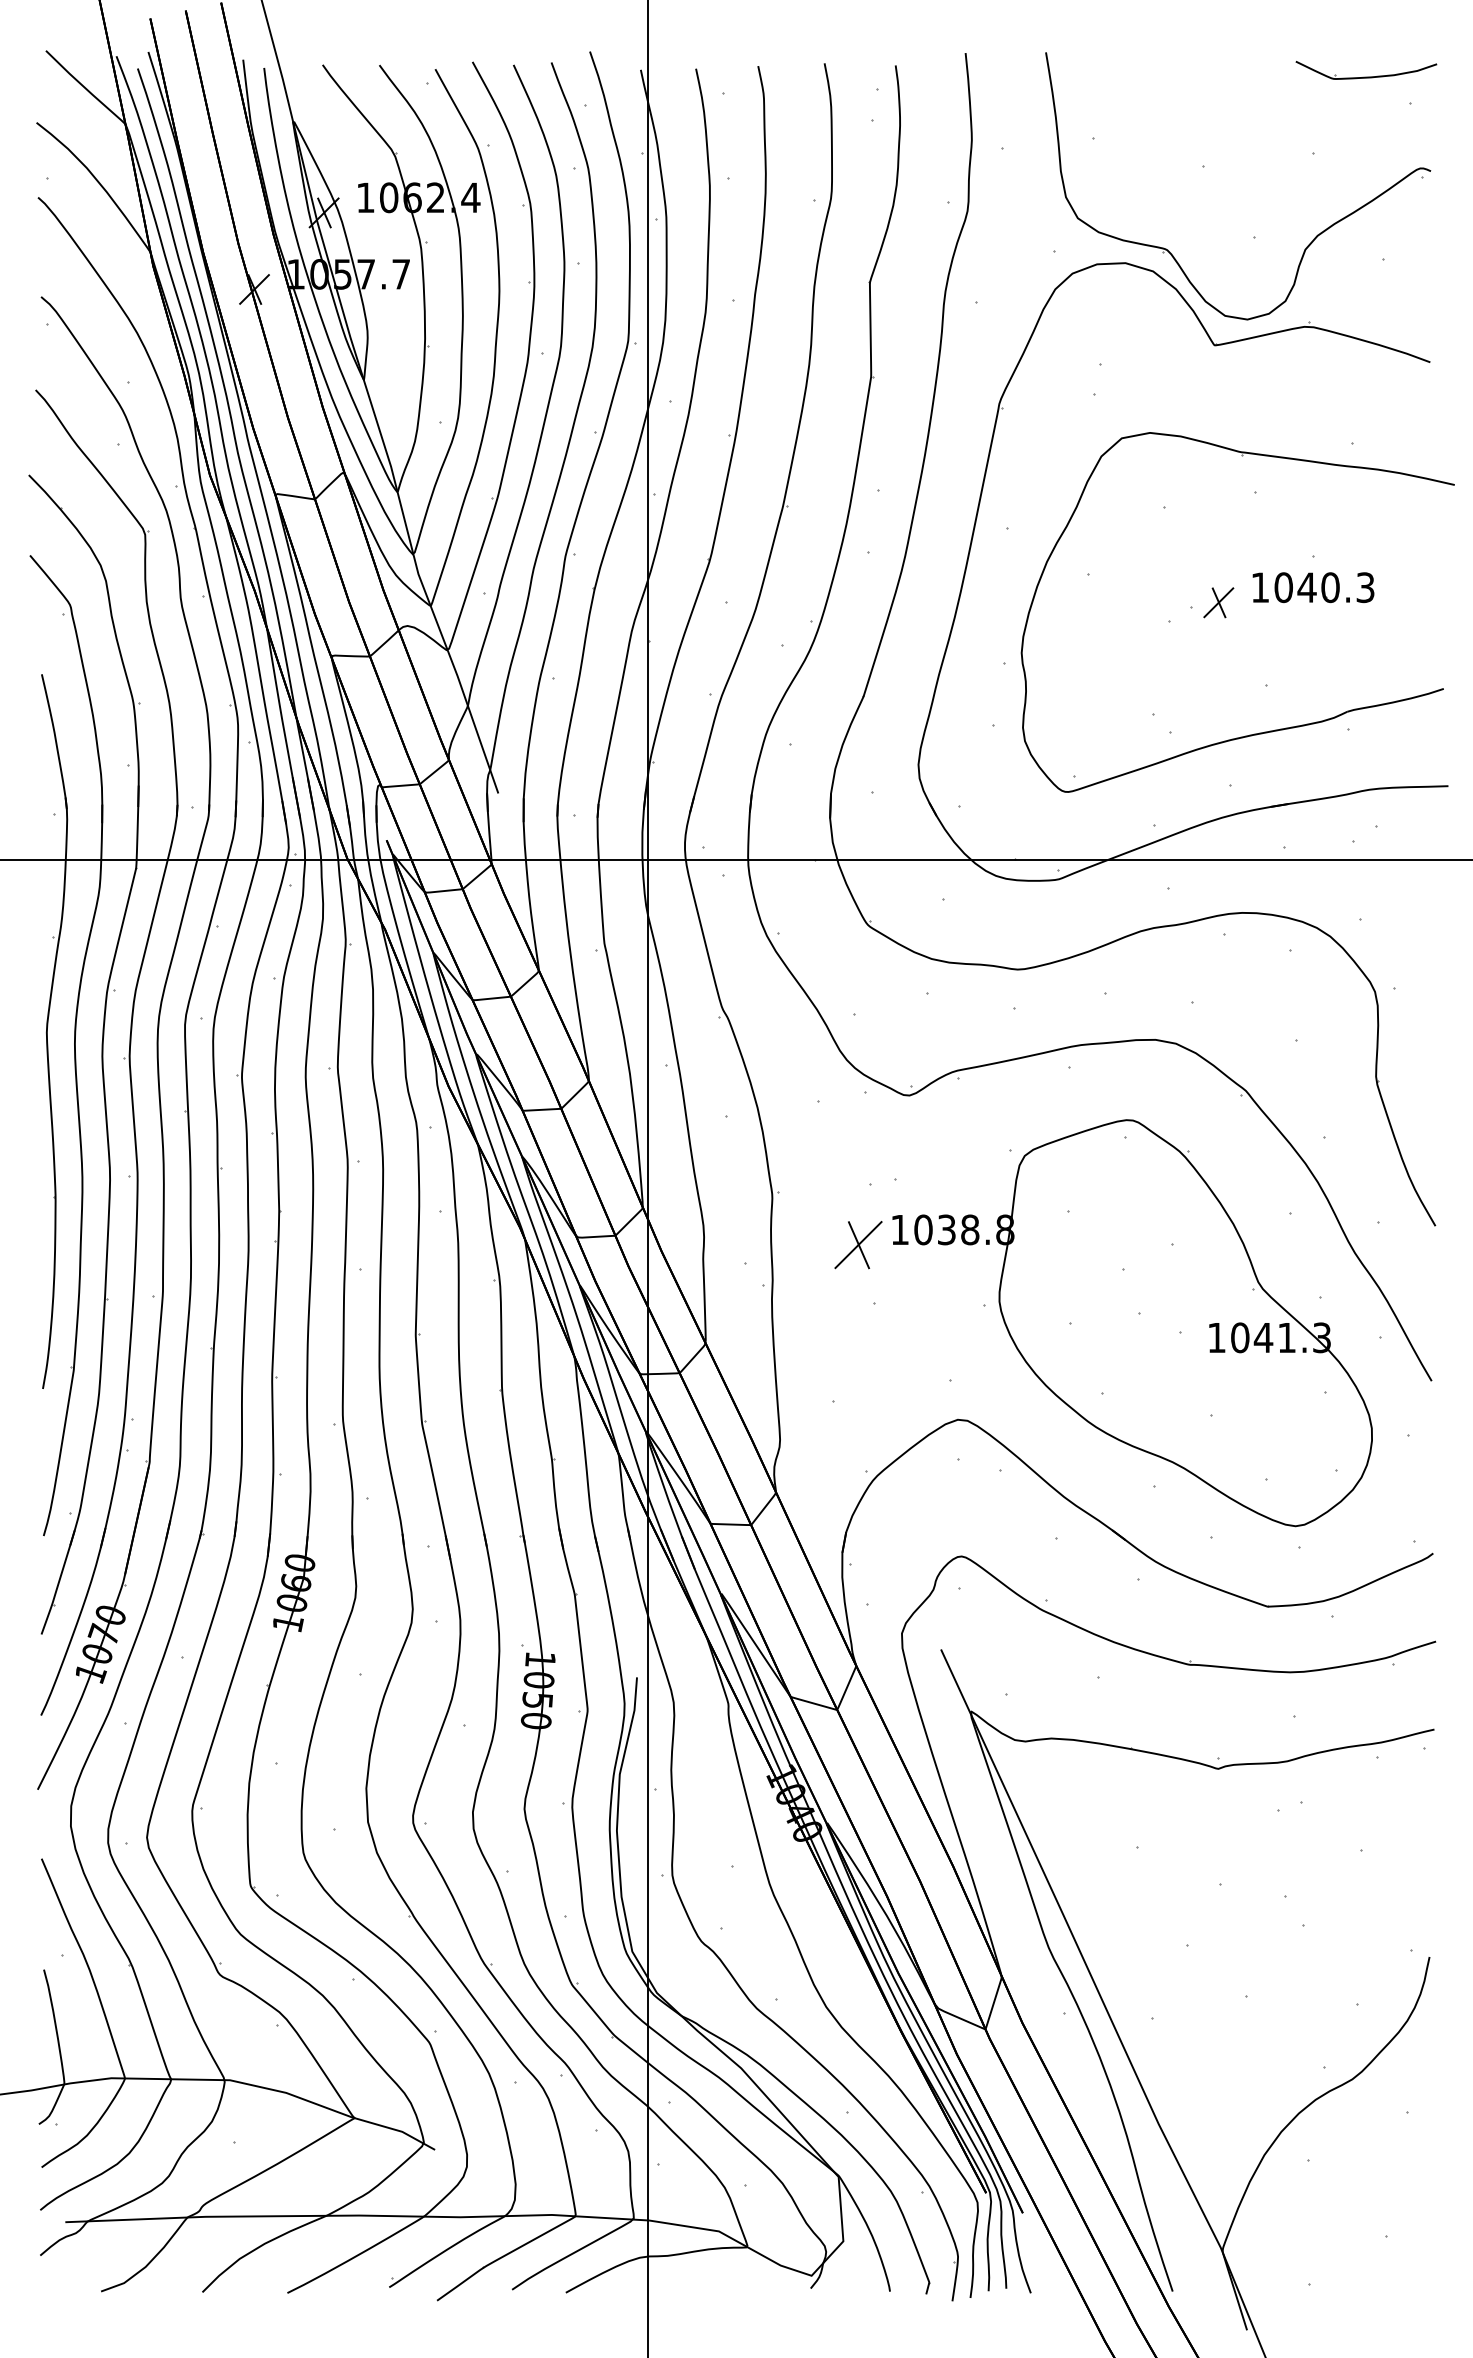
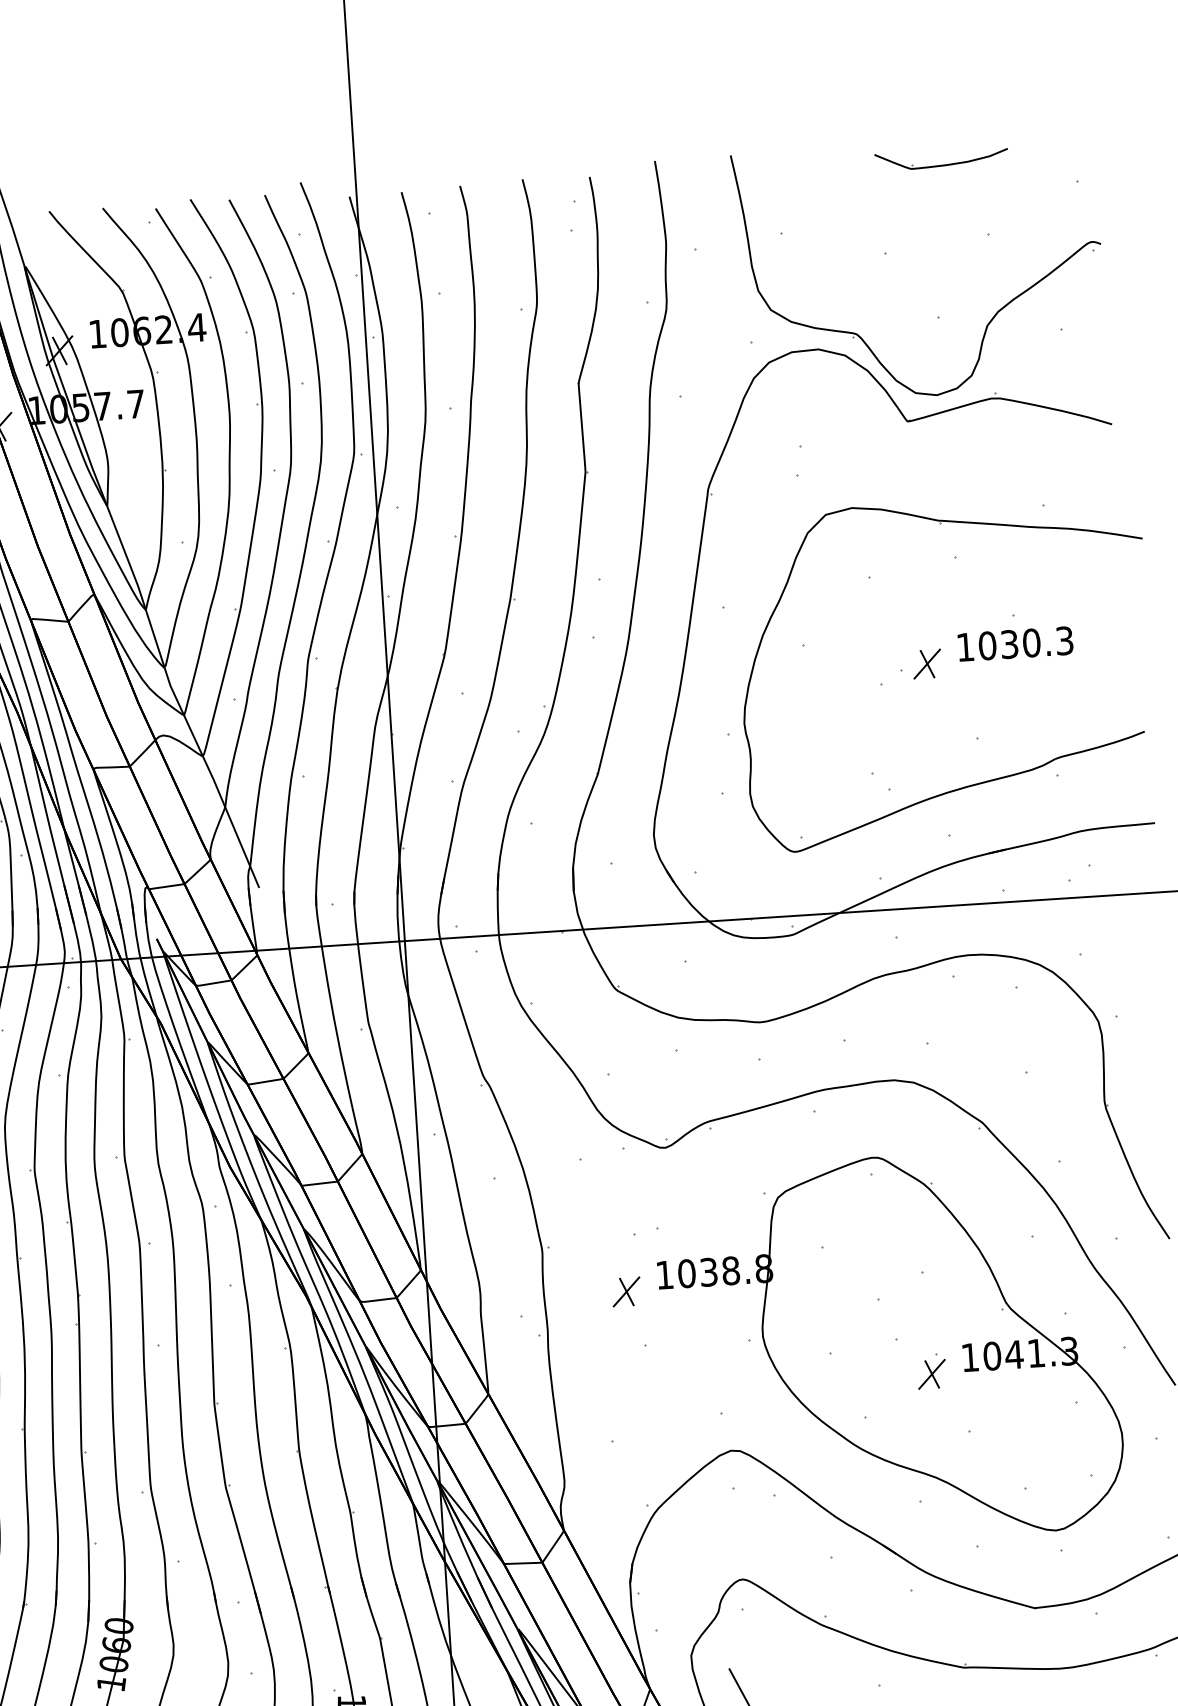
part: (1366, 70) -> (941, 158), moved
text: (1306, 587) -> (1009, 644), 1040.3 -> 1030.3
part: (858, 1244) -> (626, 1291), size x0.62
part: (1174, 1352) -> (931, 1374), added

